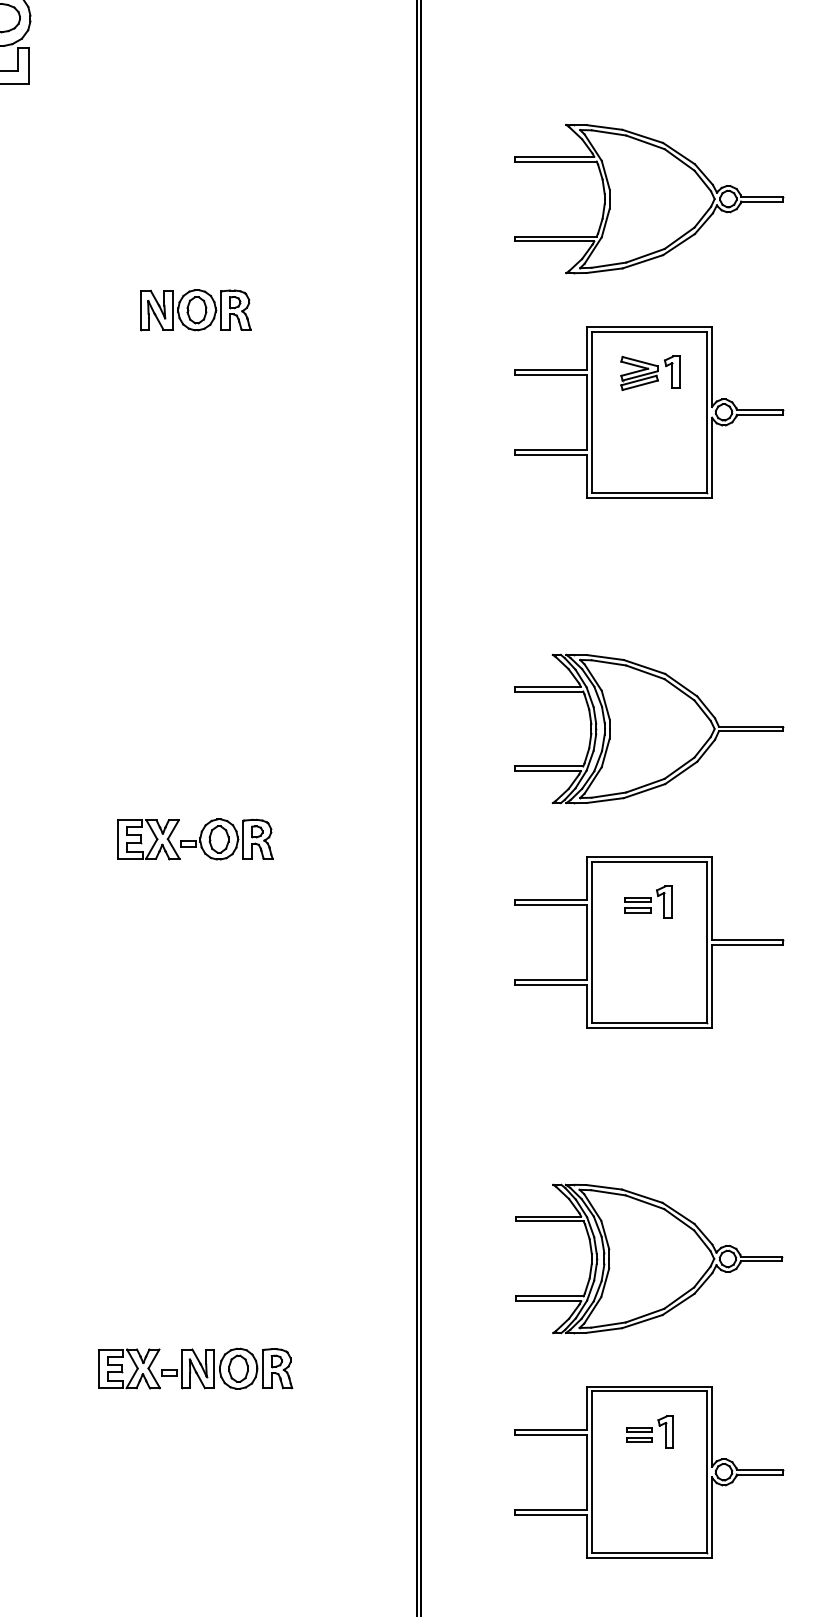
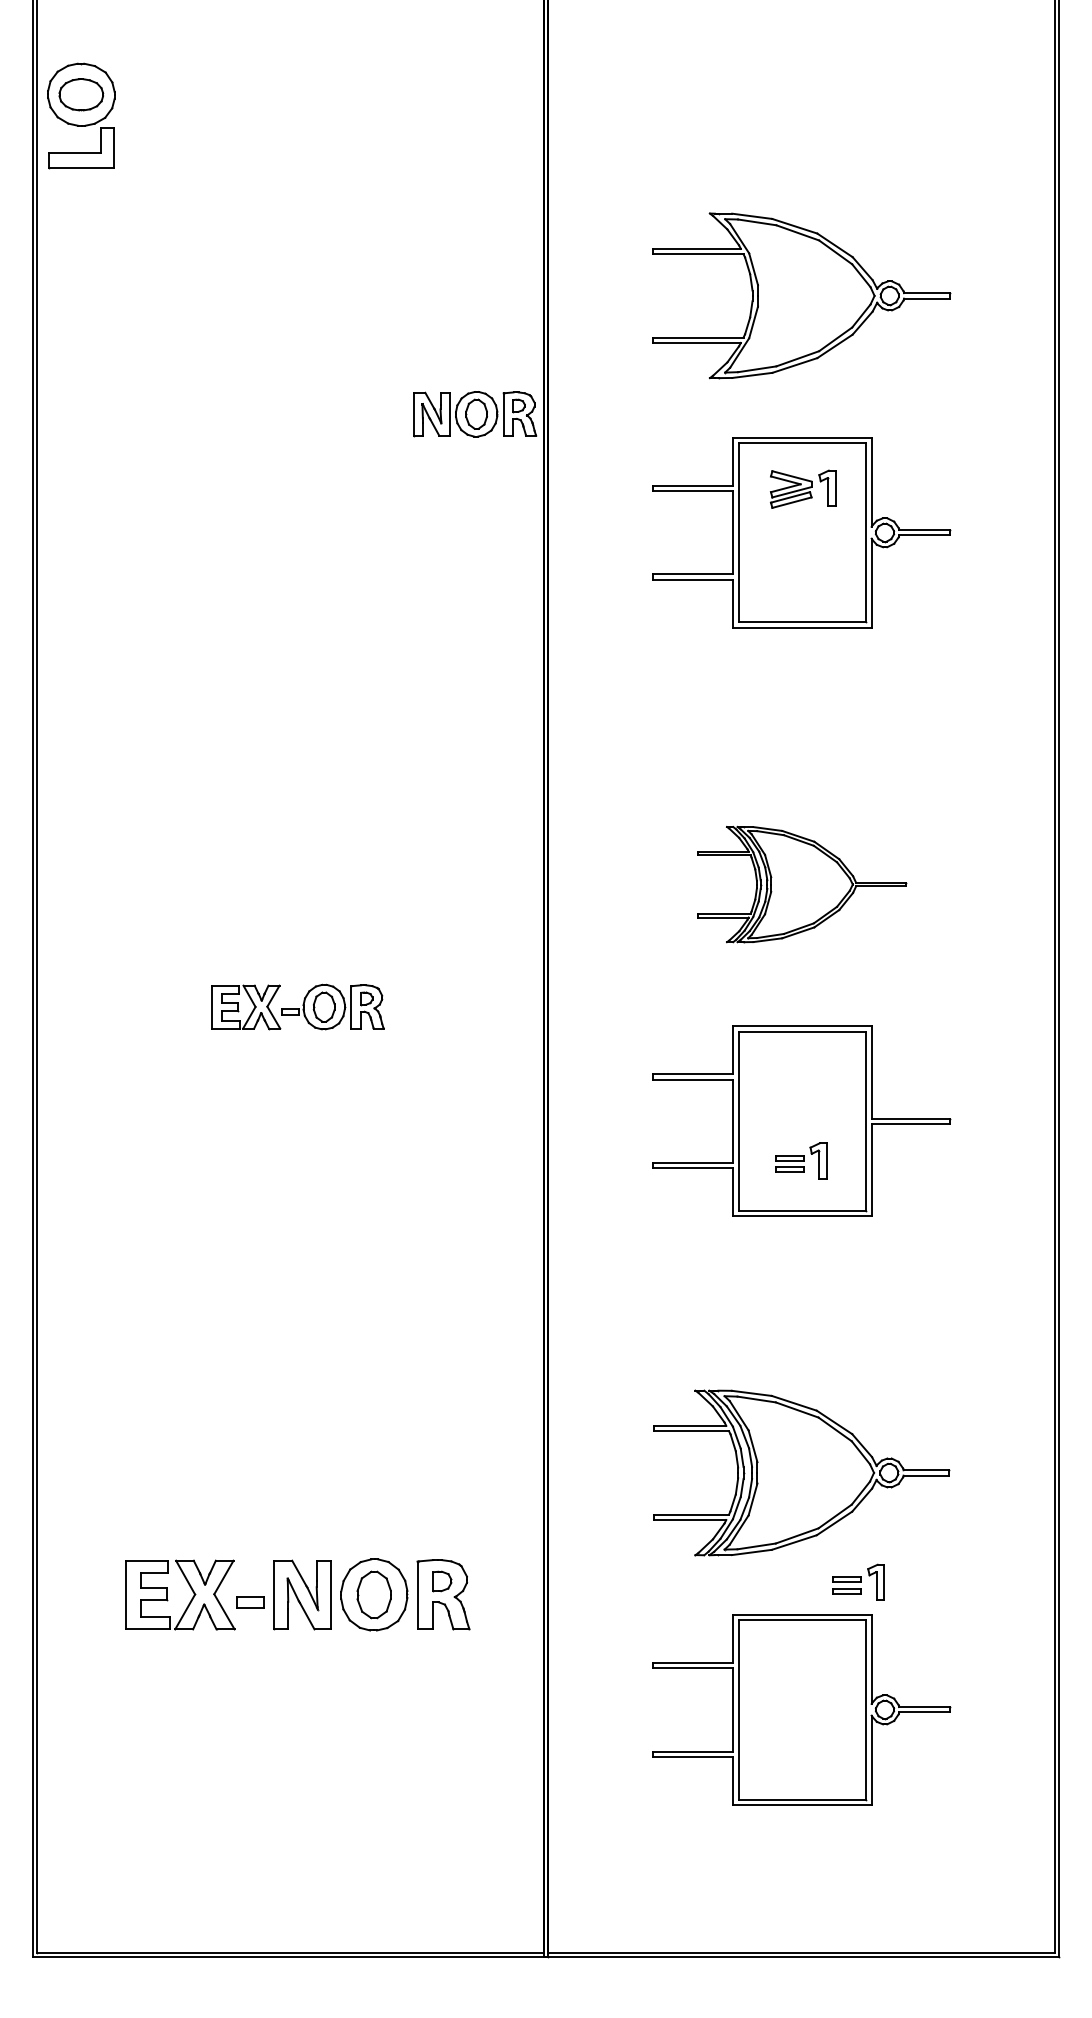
part: (195, 310) -> (475, 414), moved
part: (648, 729) -> (801, 884), size x0.7
part: (648, 901) -> (801, 1160), moved
part: (195, 1368) -> (298, 1594), size x1.6
part: (649, 1431) -> (858, 1581), moved

